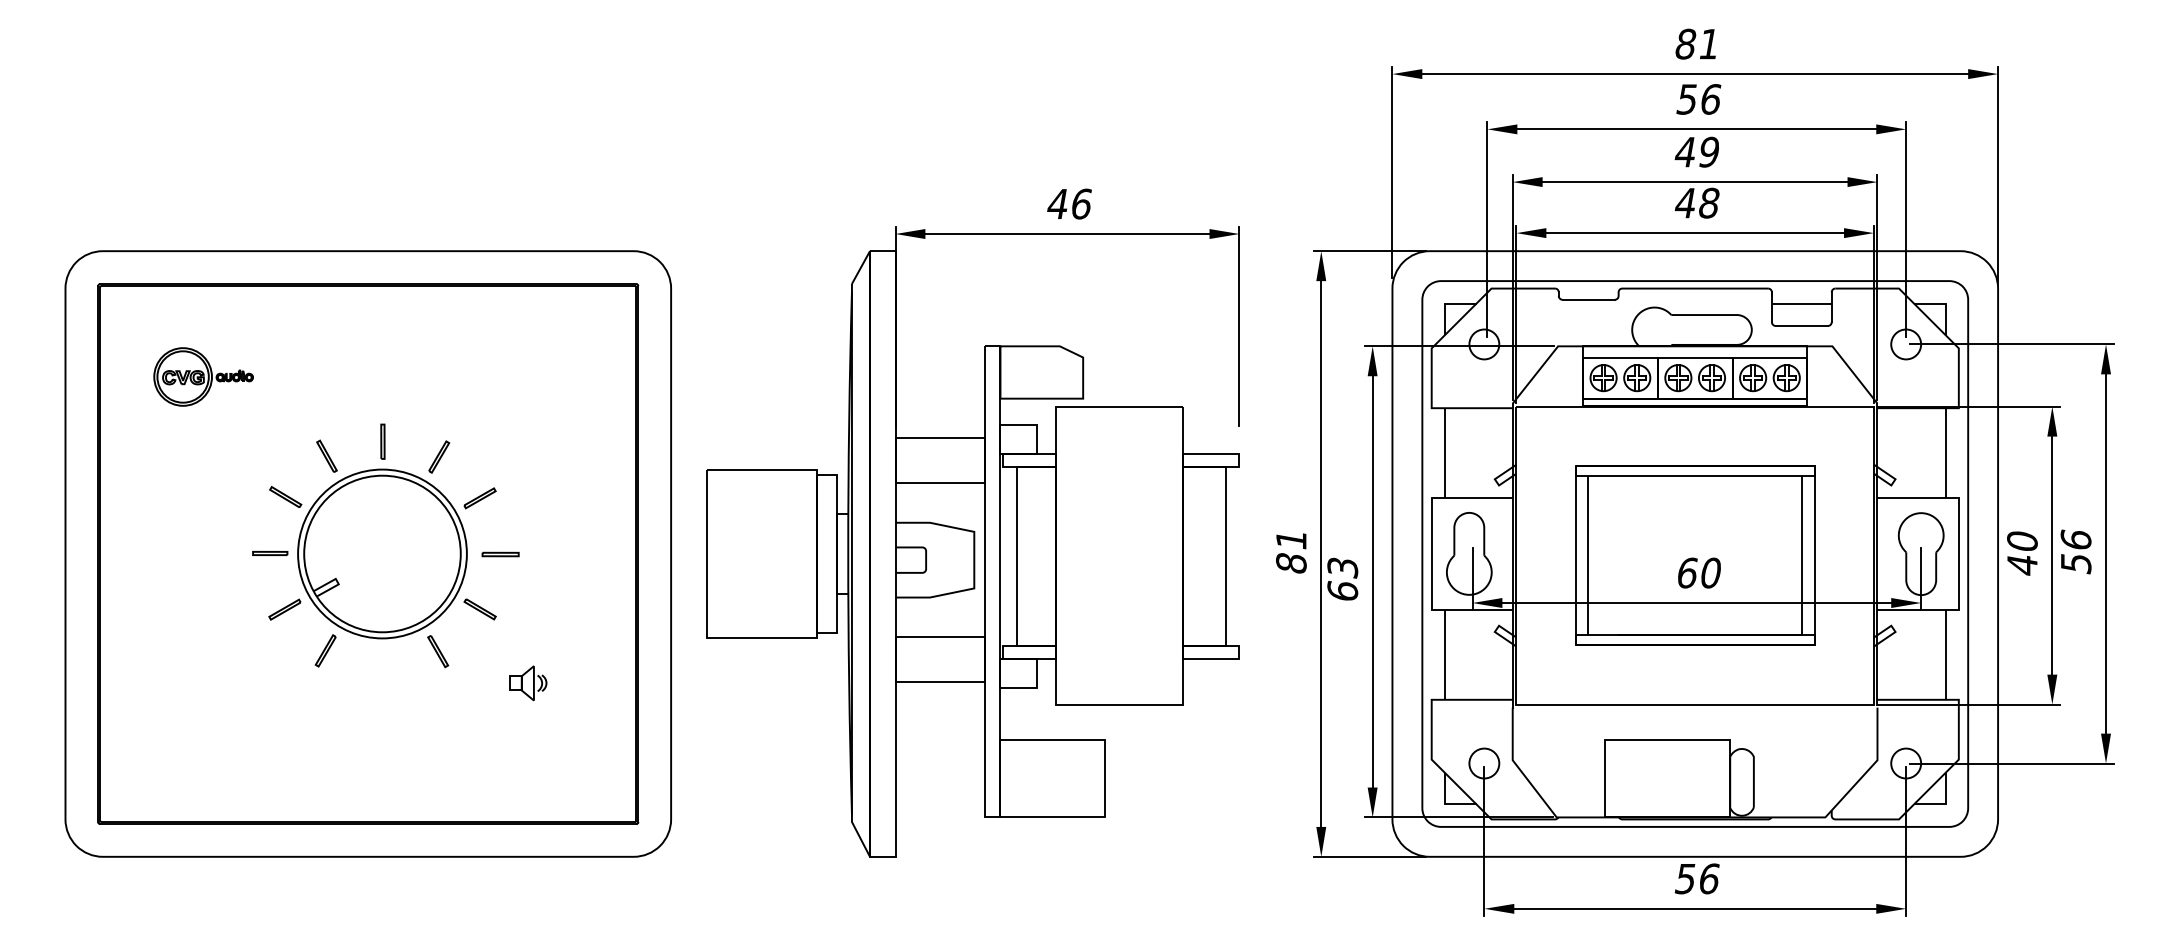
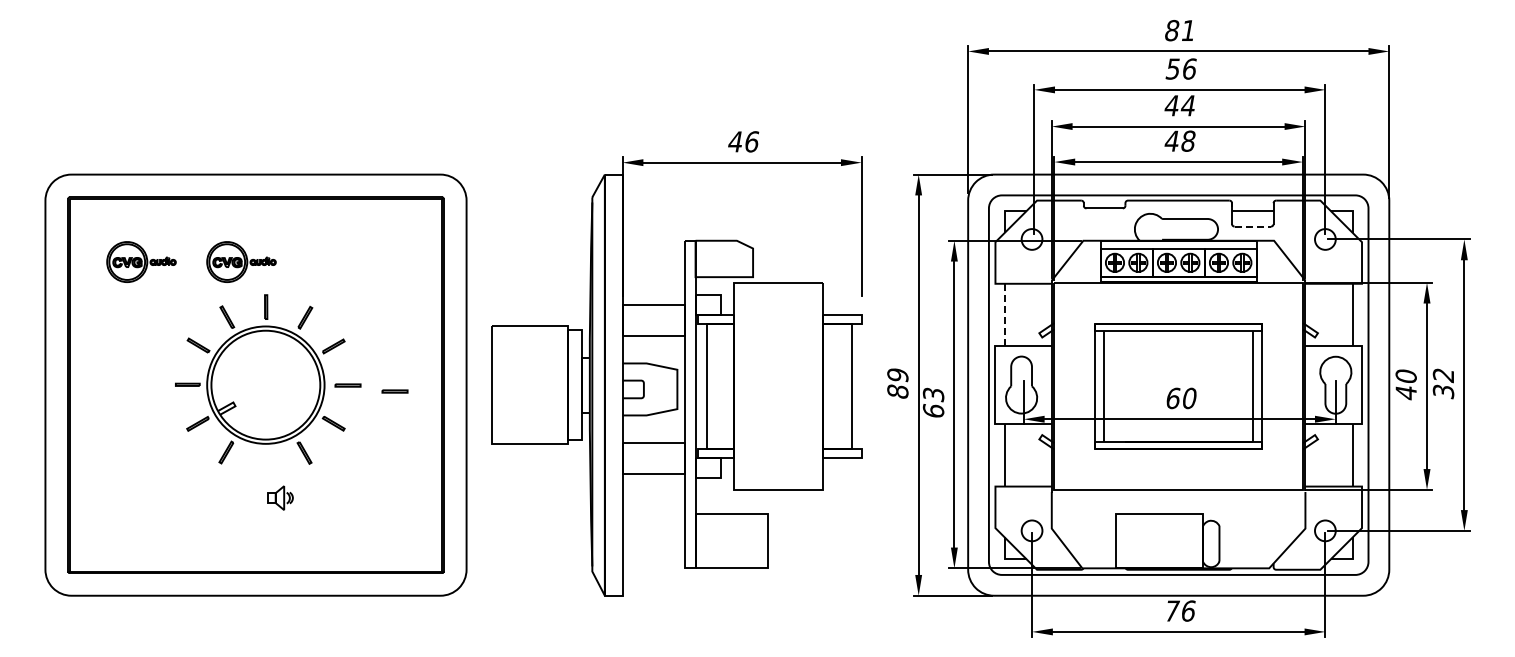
text: (1707, 151) -> (1187, 105), 49 -> 44
line: (1802, 325) -> (1253, 226), solid -> dashed
part: (347, 376) -> (241, 261), added
line: (1444, 452) -> (1004, 314), solid -> dashed
text: (1290, 540) -> (897, 375), 81 -> 89
text: (2076, 550) -> (1443, 382), 56 -> 32
line: (567, 563) -> (394, 391), added
part: (528, 682) -> (280, 497), moved
text: (1684, 878) -> (1171, 610), 56 -> 76

